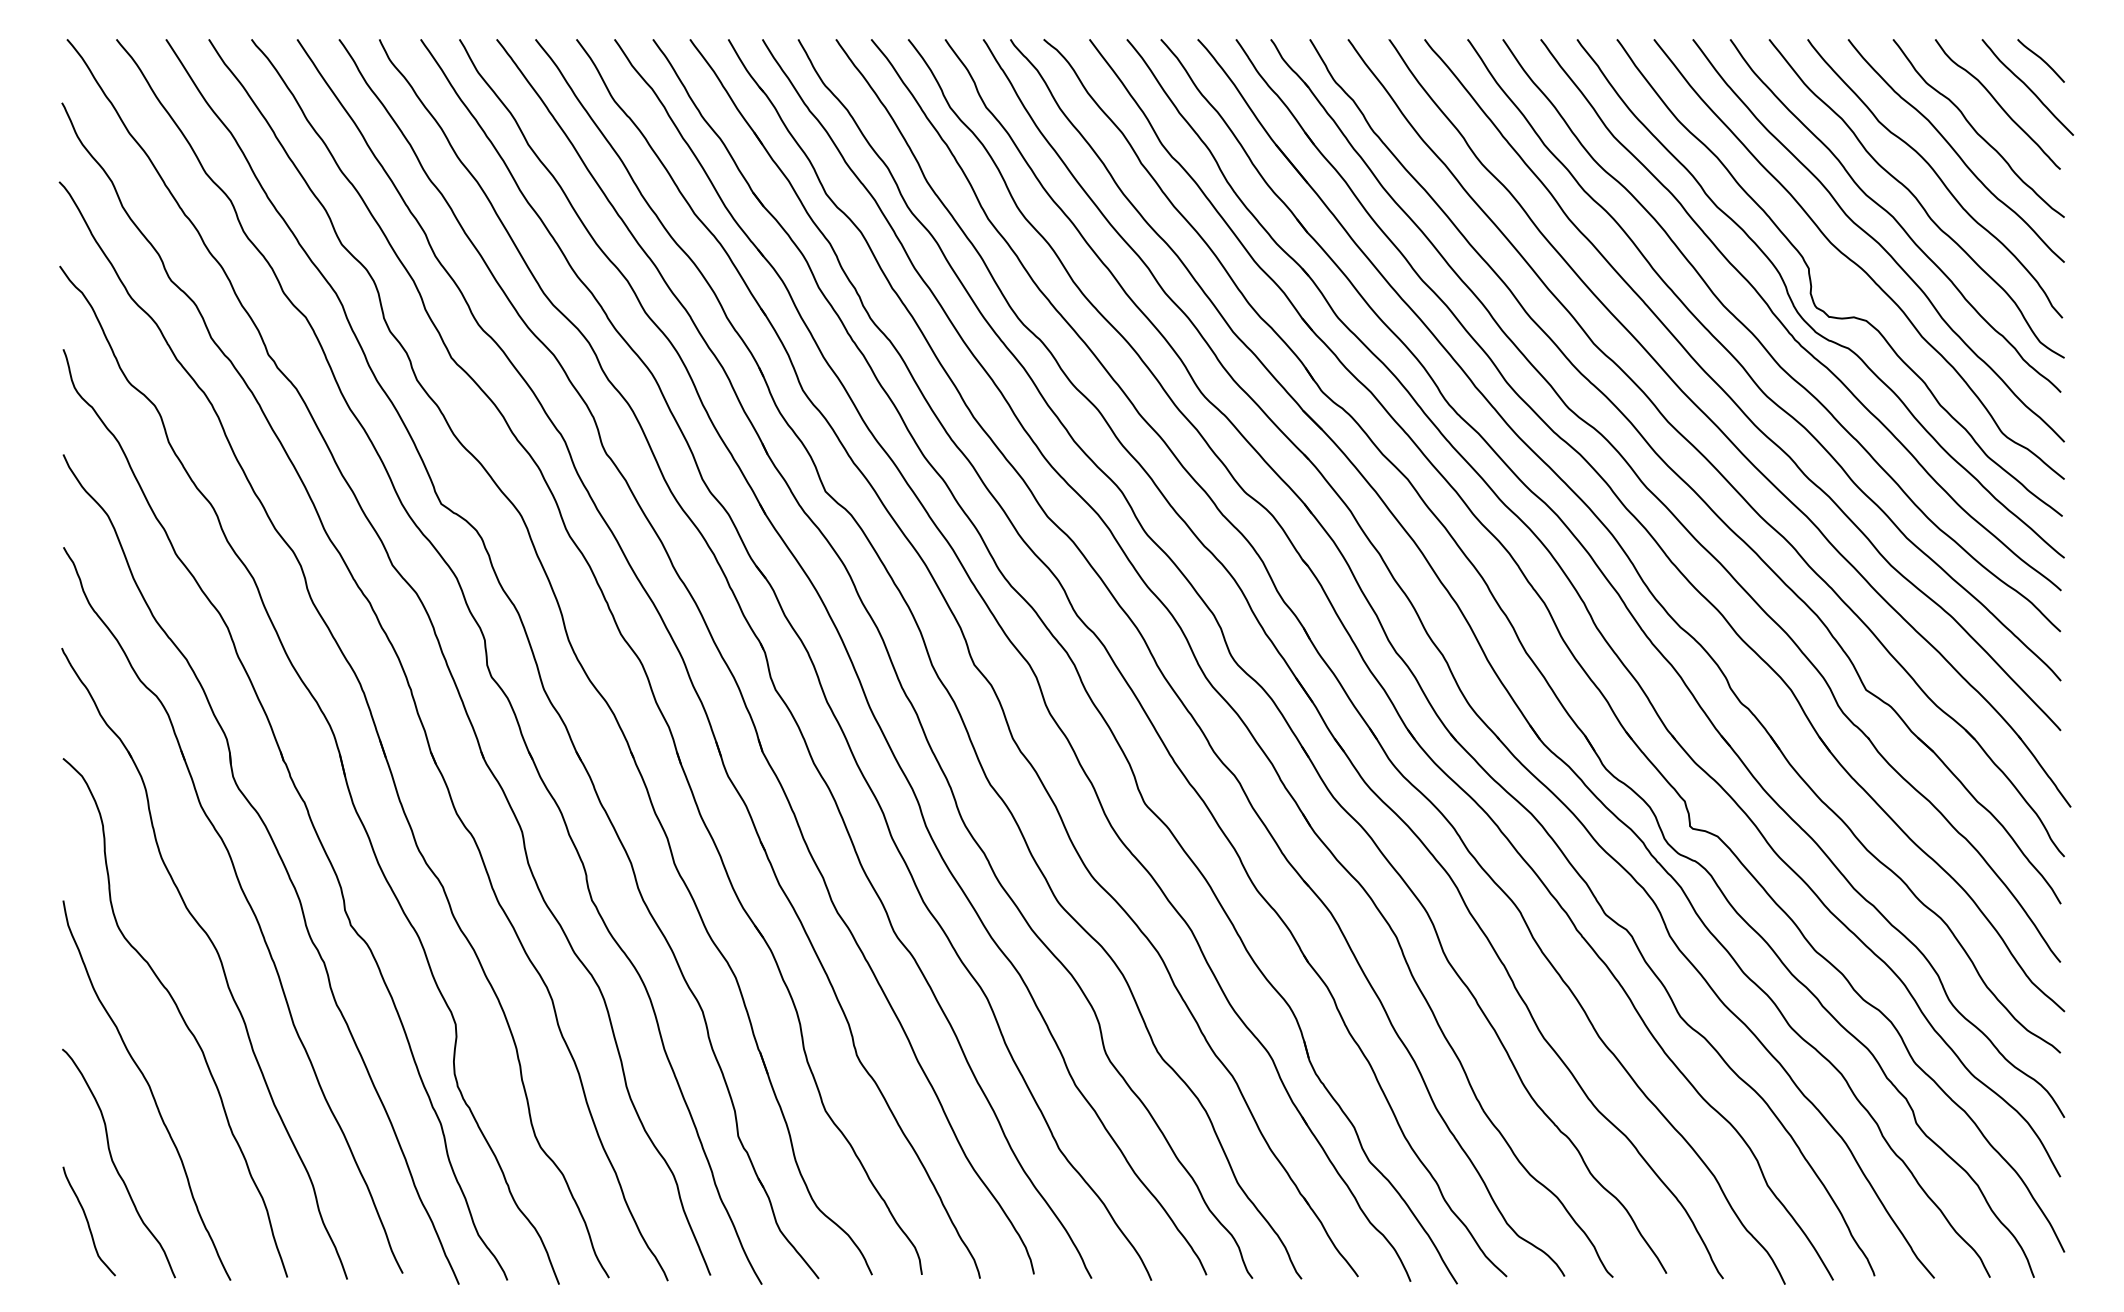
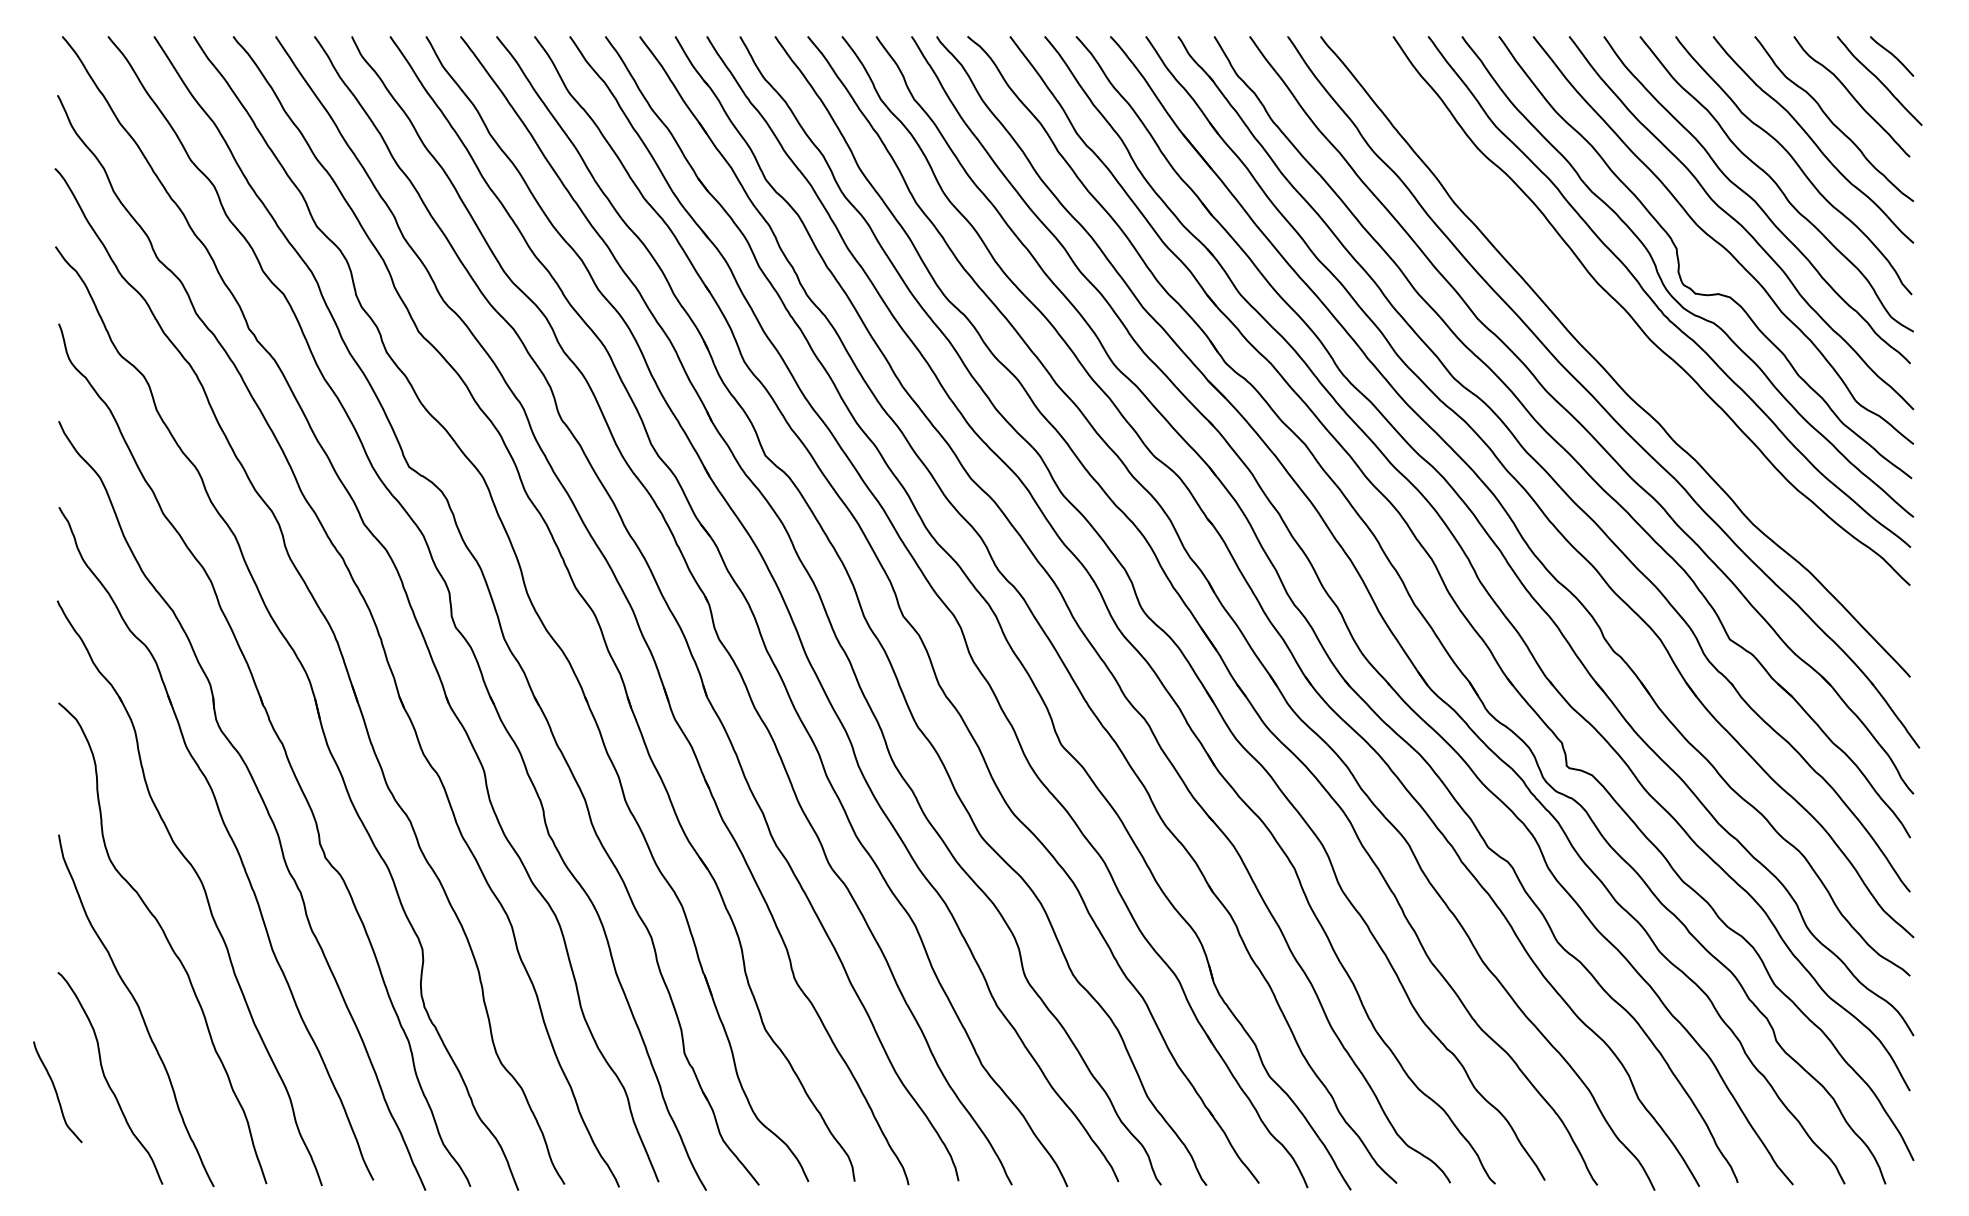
curve: (1748, 372) -> (1620, 345), removed
curve: (88, 1221) -> (57, 1092), moved

